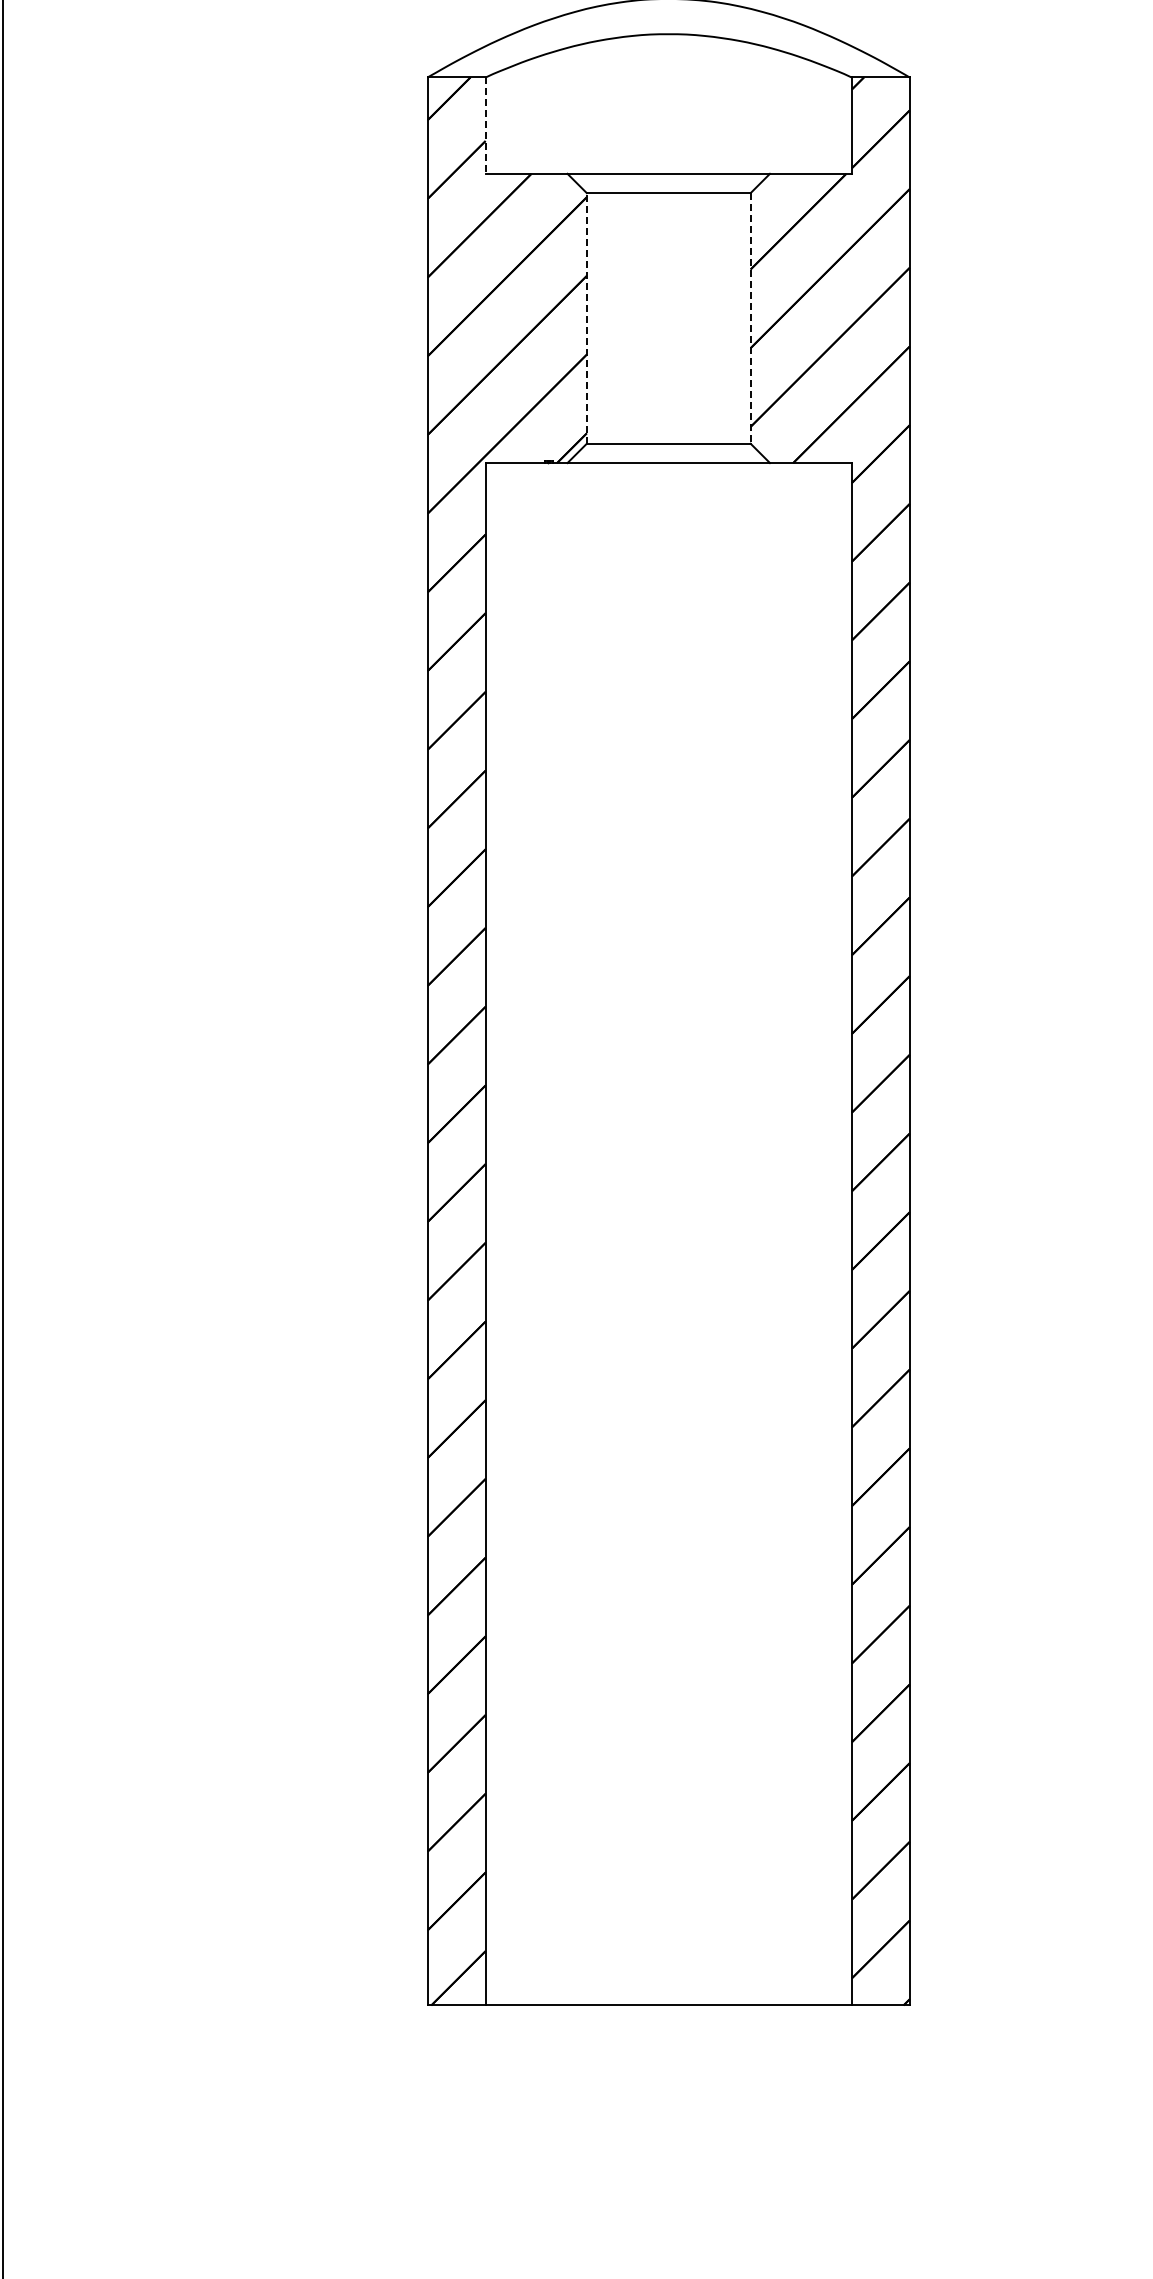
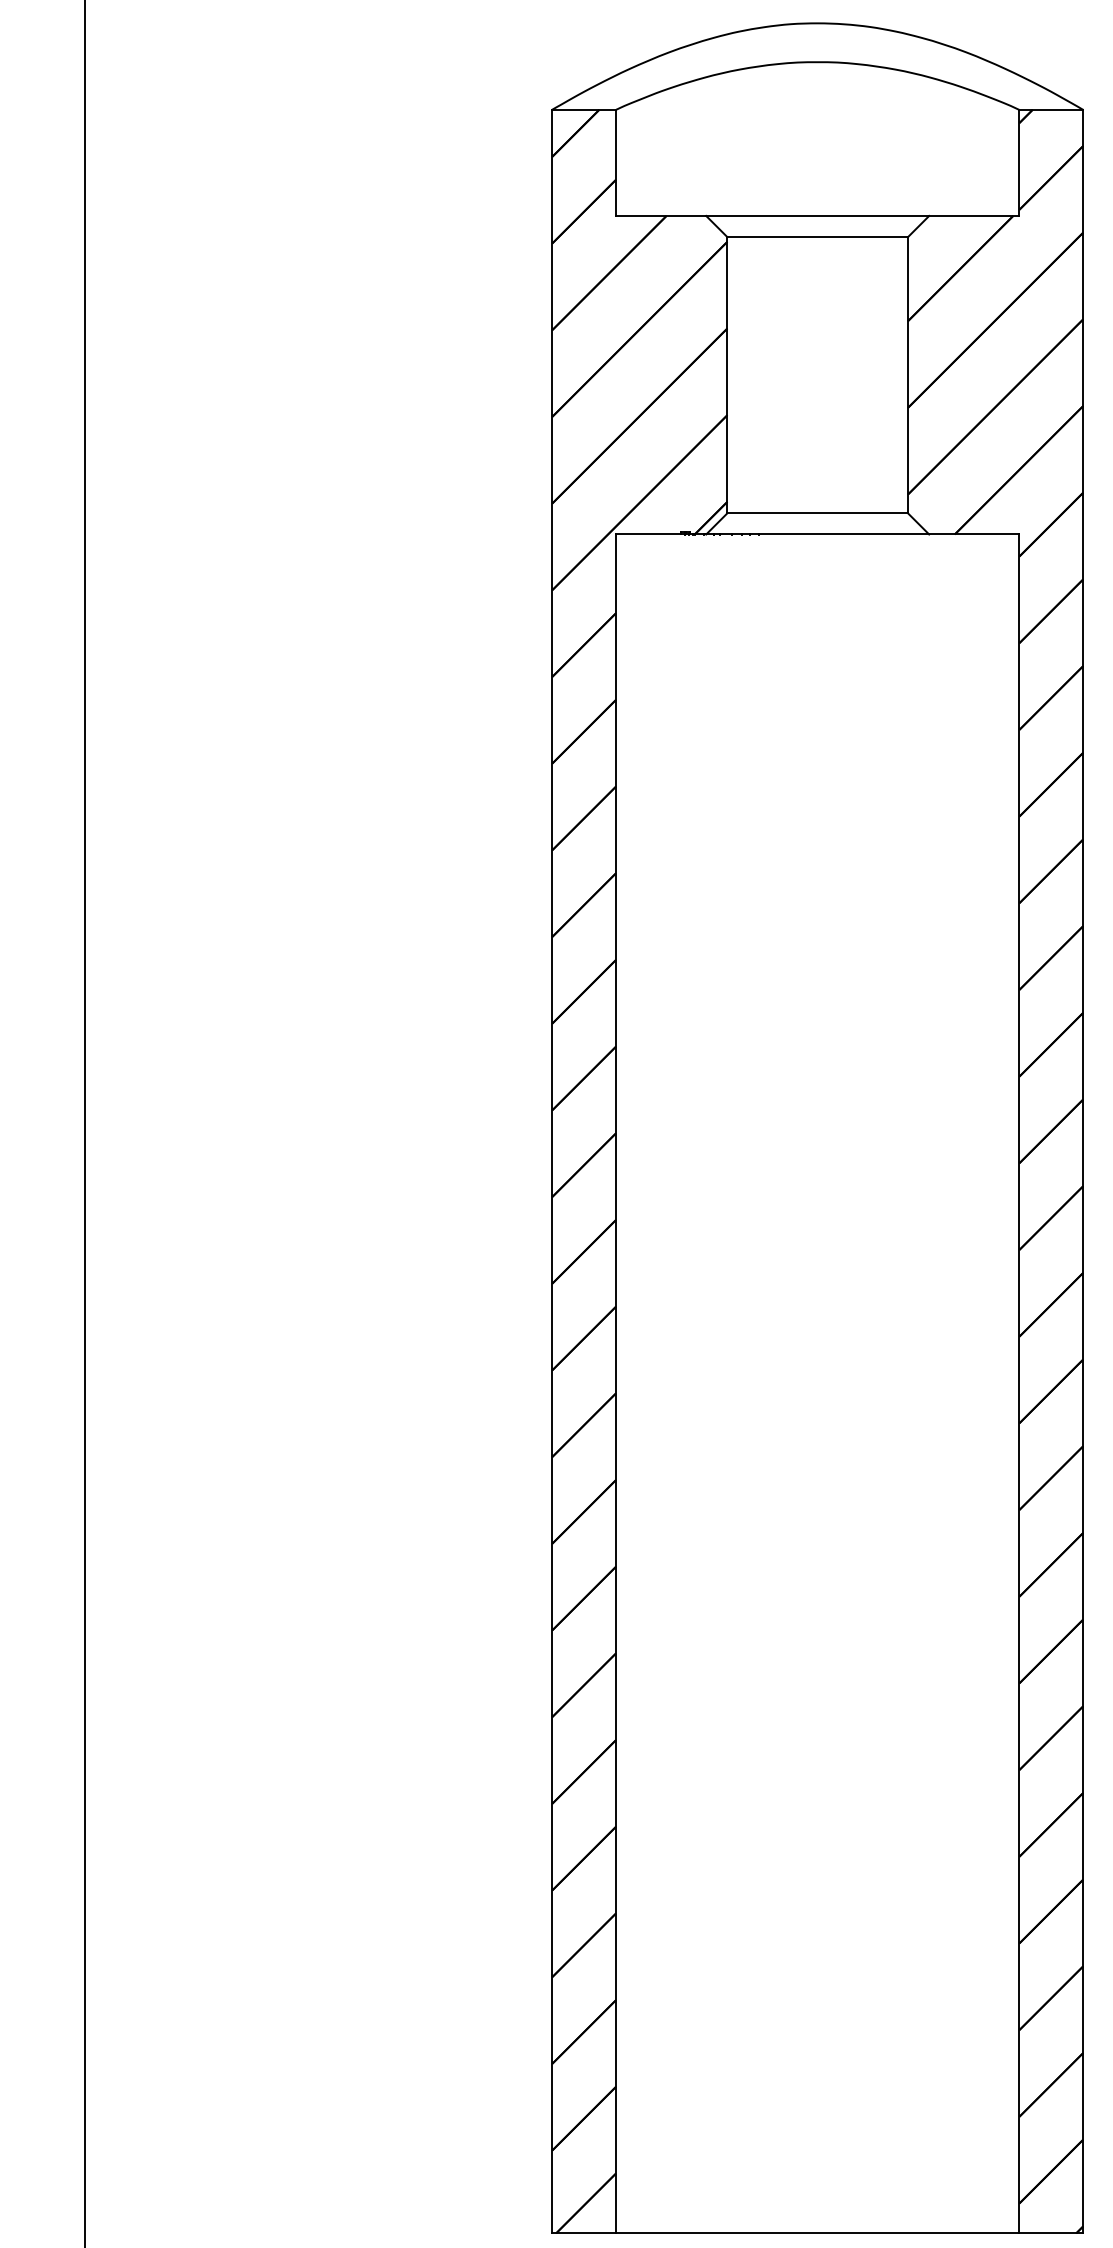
line: (485, 126) -> (615, 163), dashed -> solid
line: (586, 317) -> (727, 374), dashed -> solid
line: (750, 318) -> (907, 375), dashed -> solid

